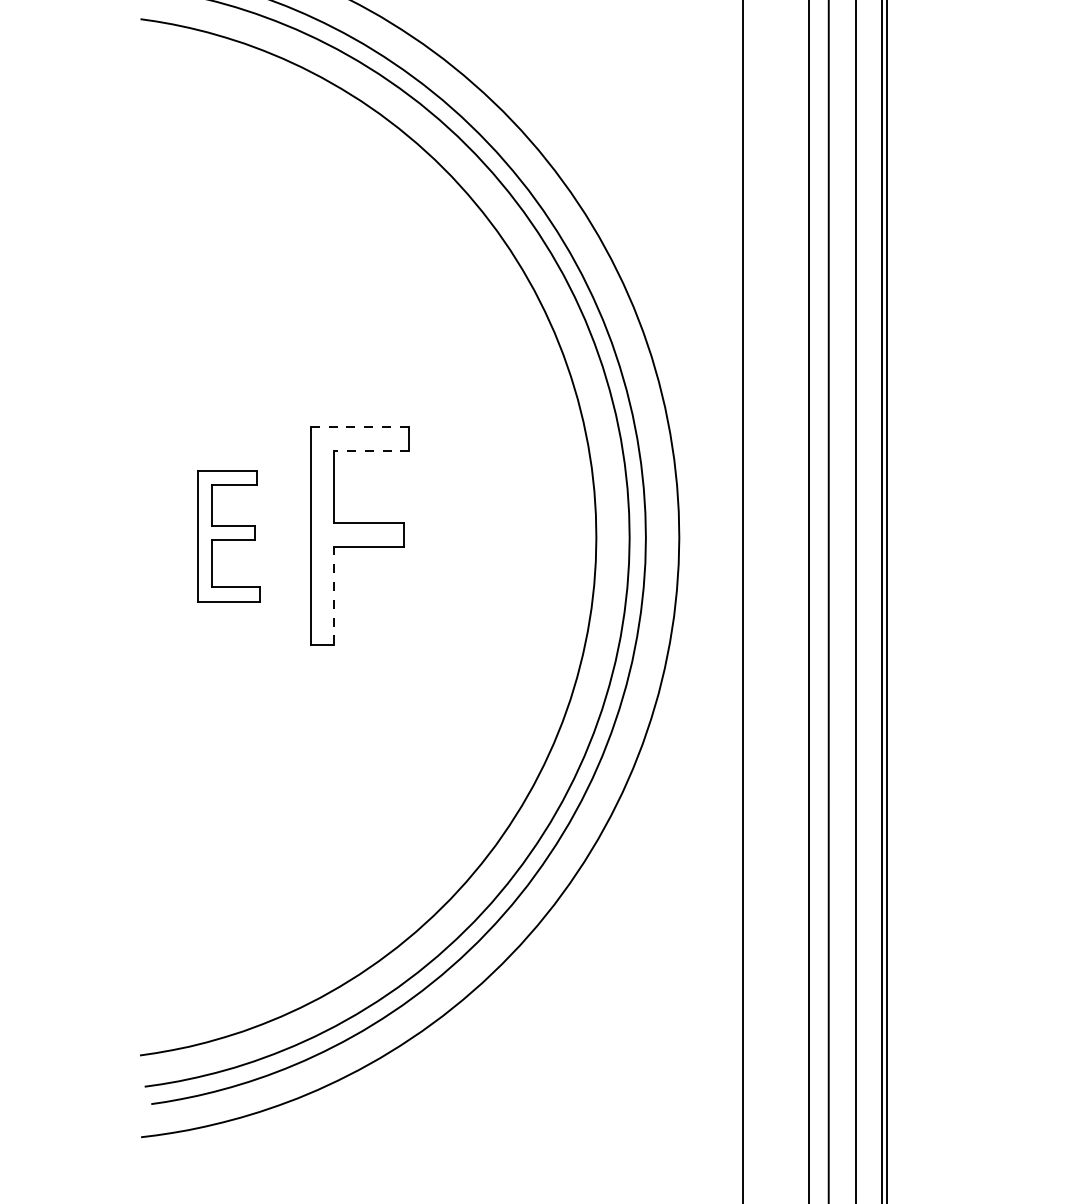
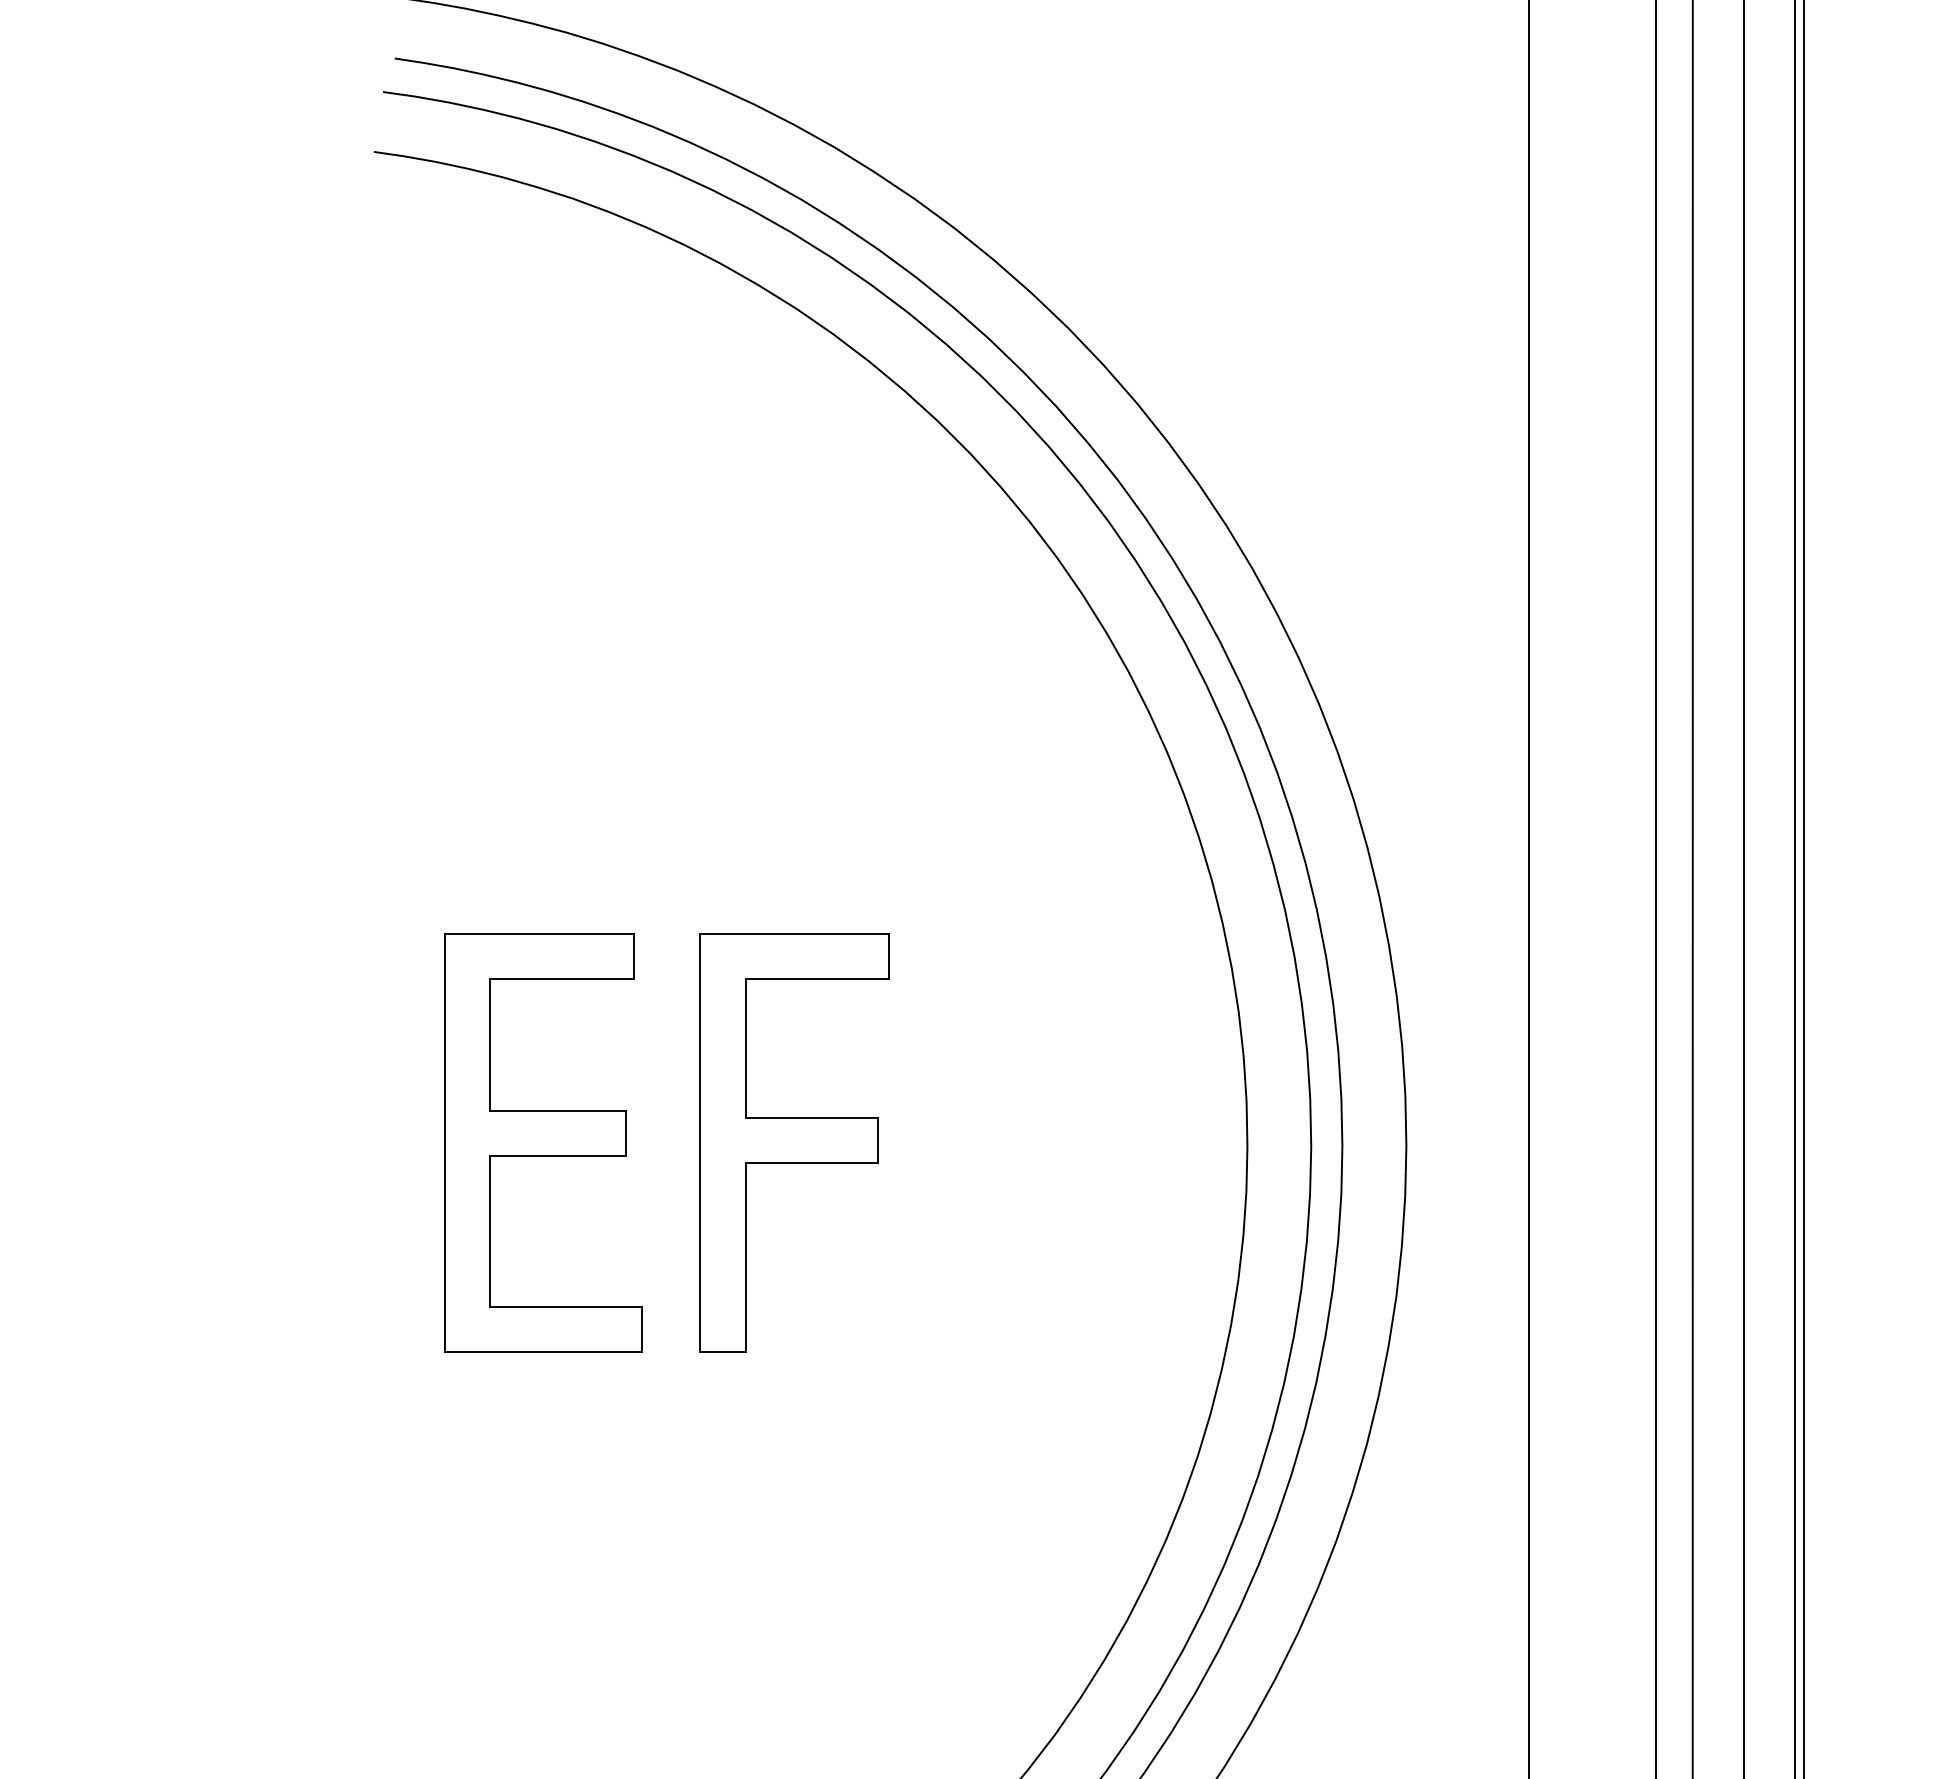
line: (360, 427) -> (795, 934), dashed -> solid
line: (371, 450) -> (816, 978), dashed -> solid
part: (228, 535) -> (542, 1141), size x1.67
line: (334, 596) -> (745, 1258), dashed -> solid

